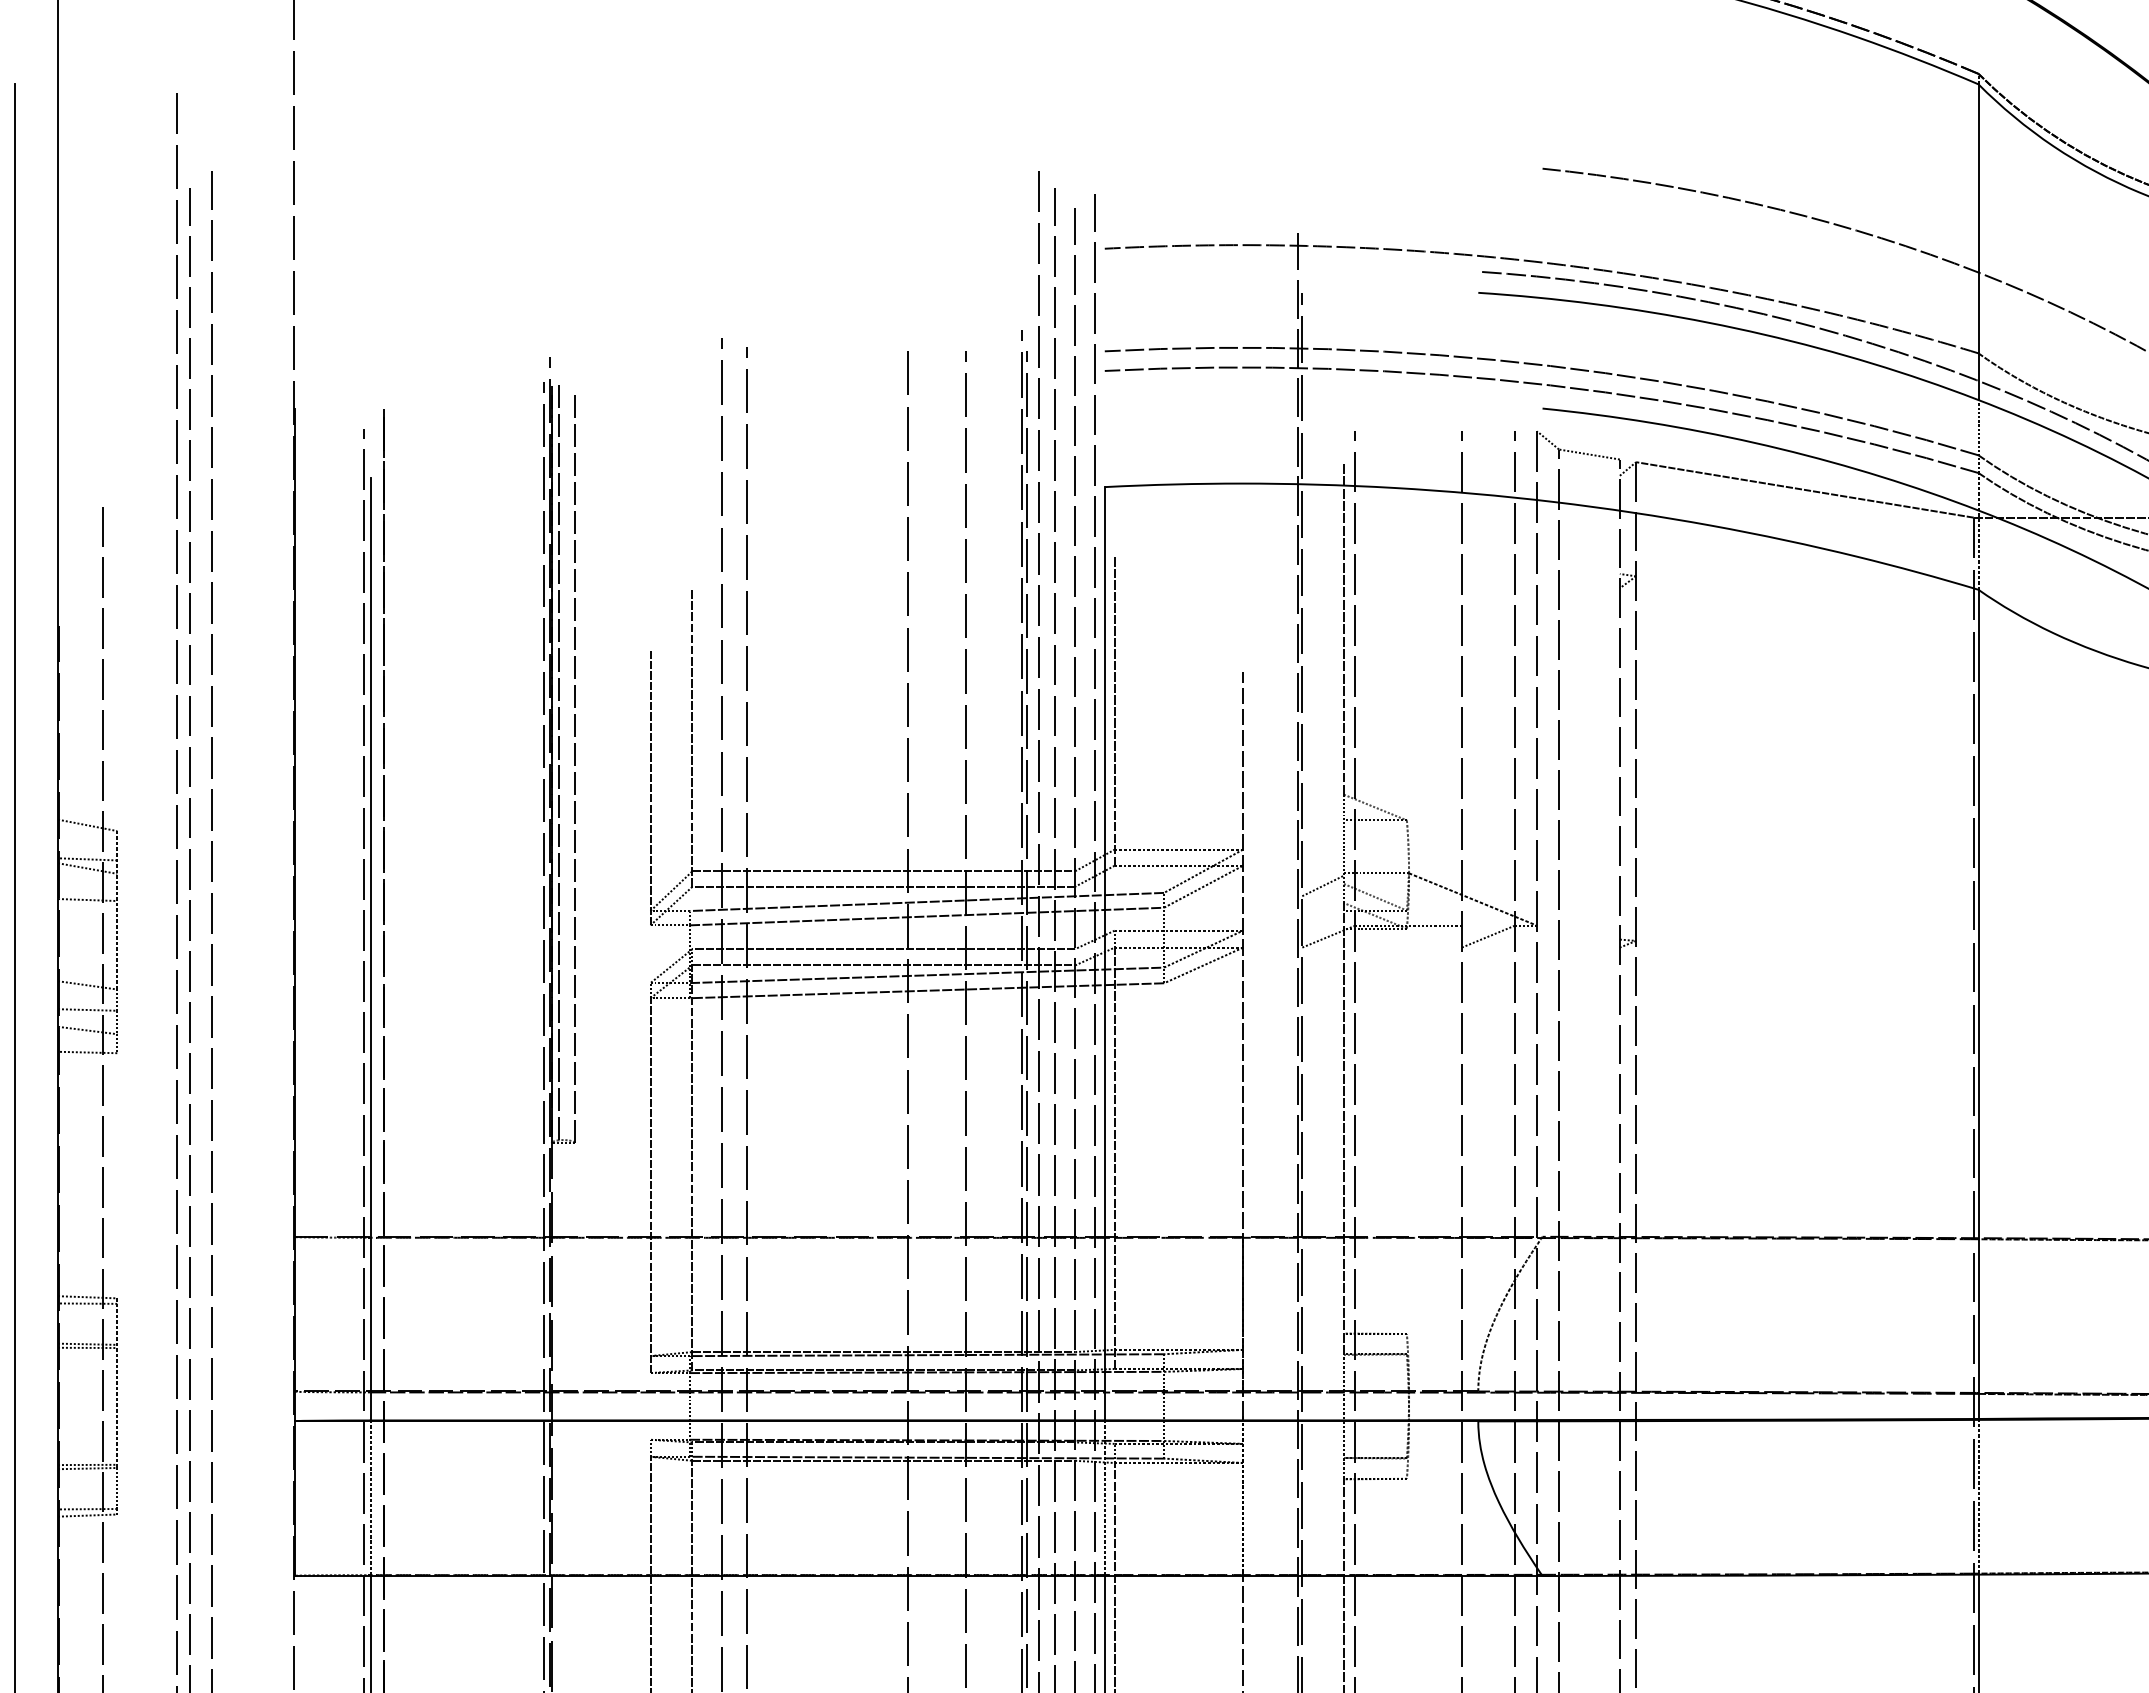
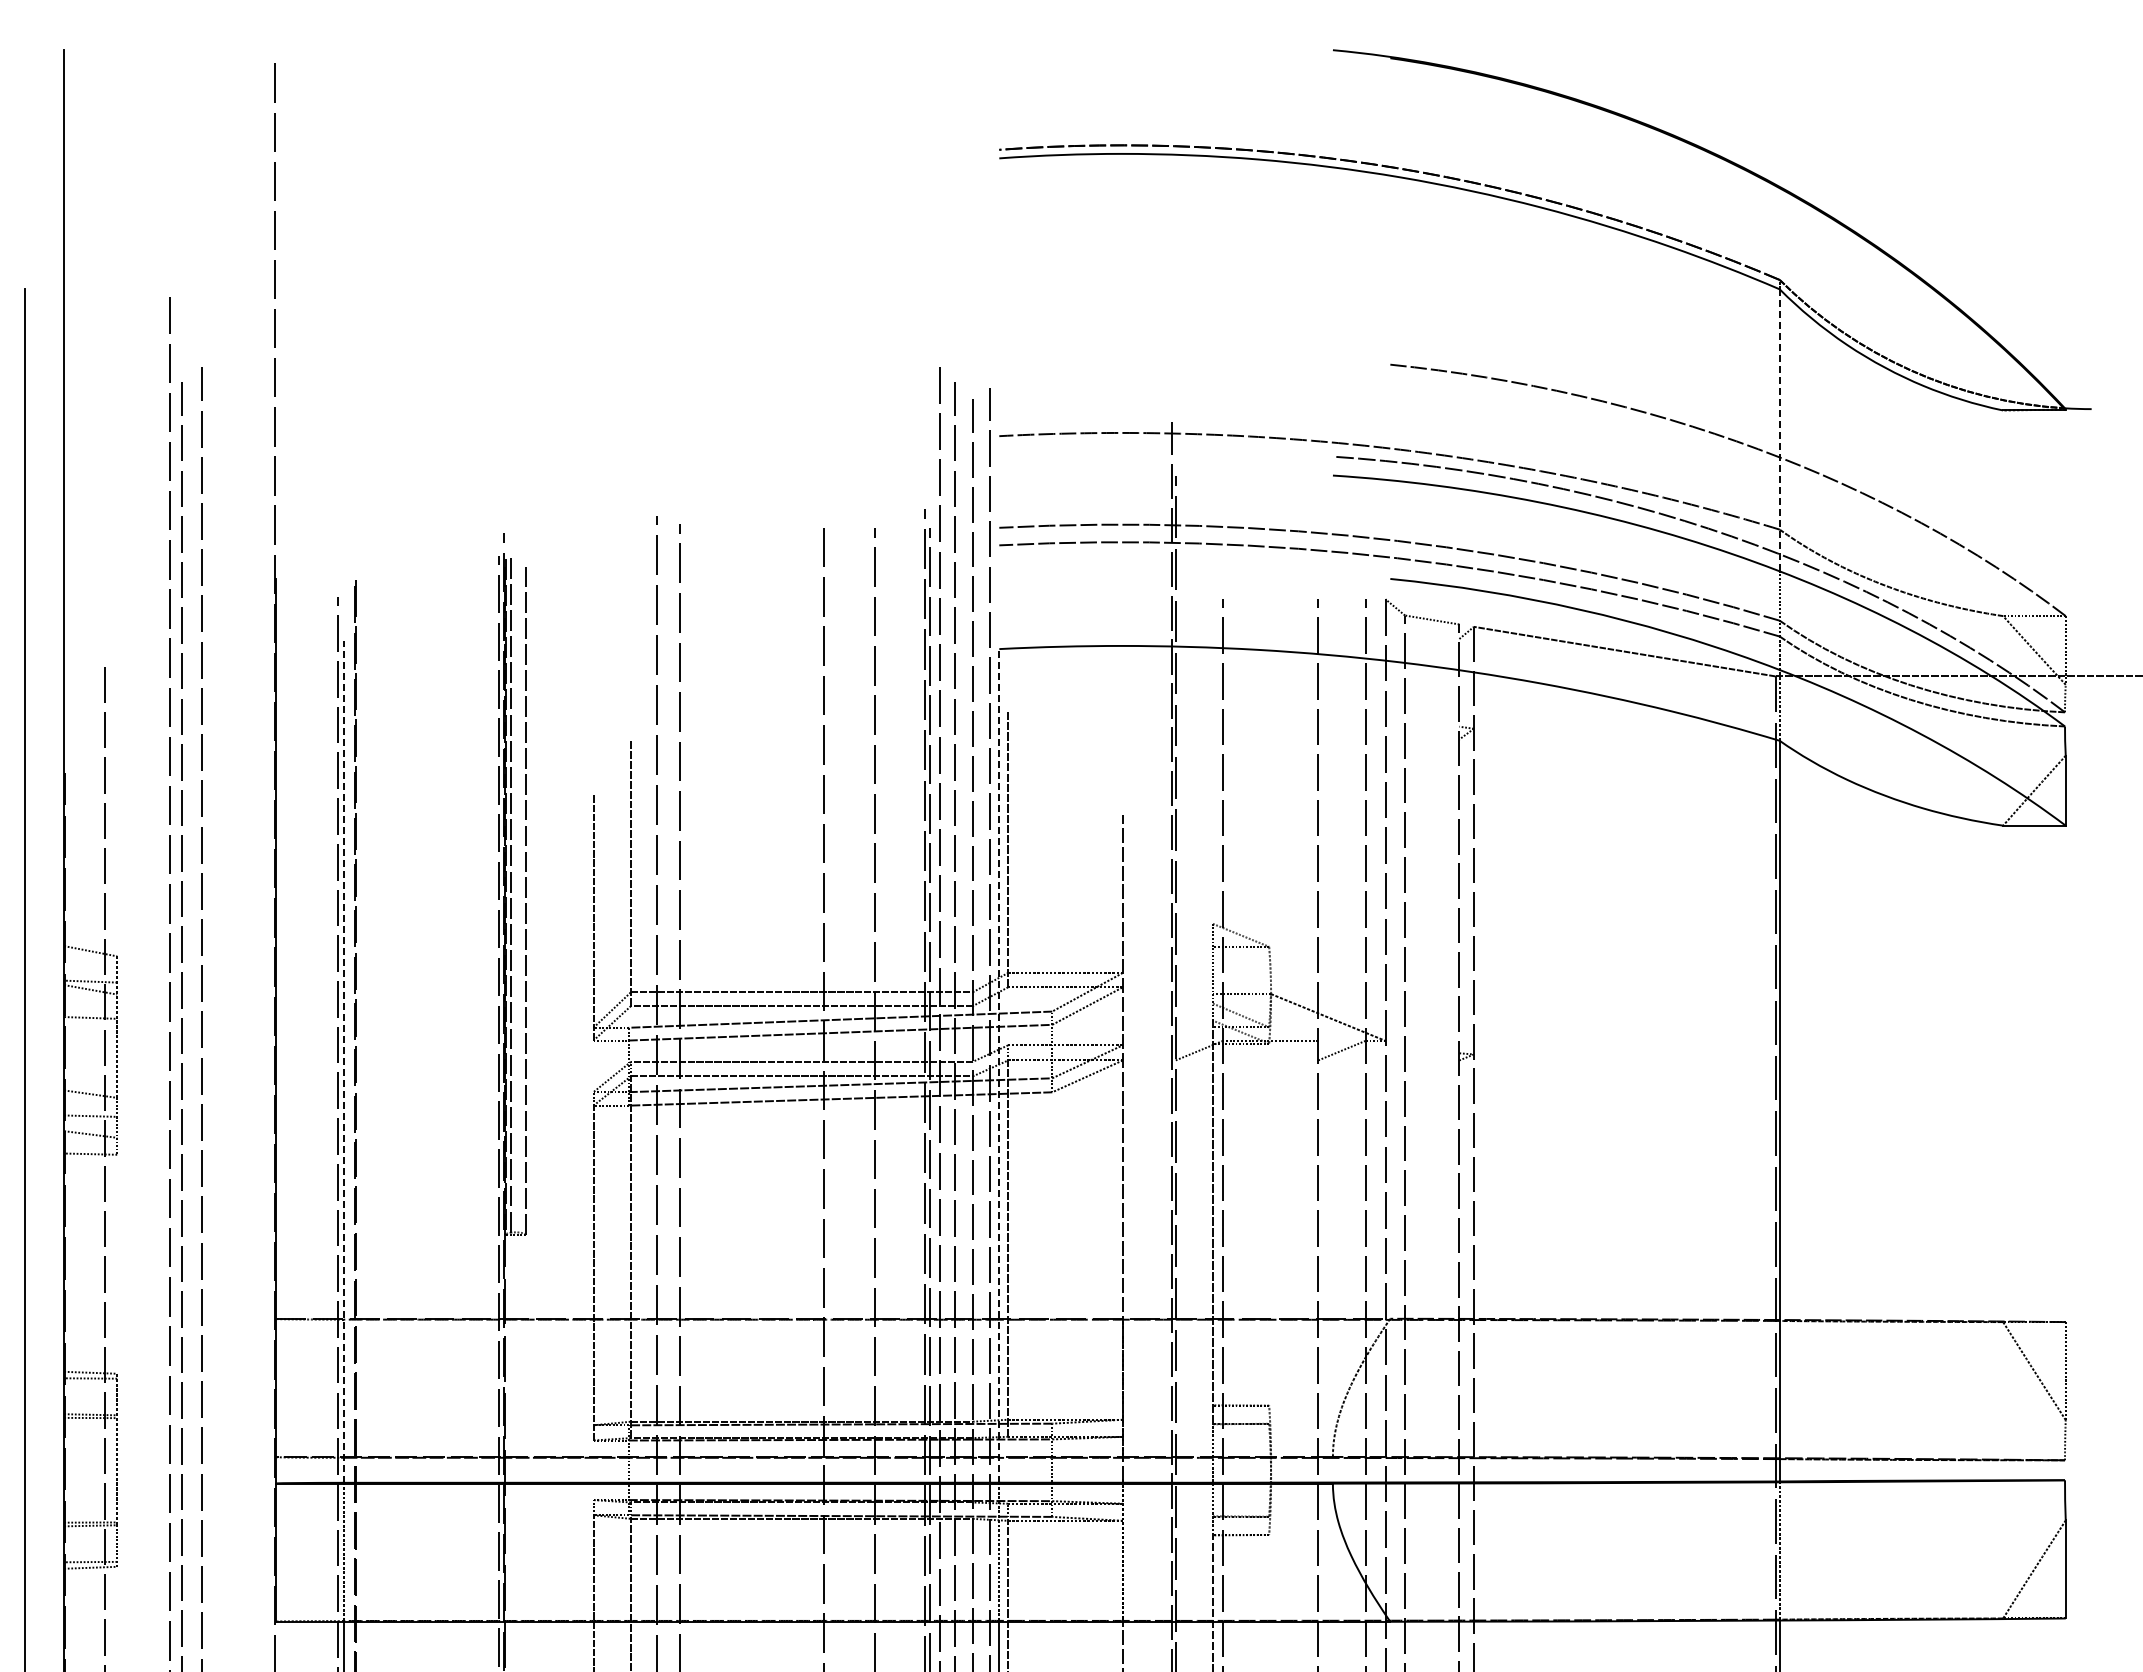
line: (1978, 242) -> (1779, 430), solid -> dashed
line: (1343, 627) -> (1212, 774), removed
line: (1322, 886) -> (1193, 1005), removed
line: (370, 948) -> (343, 1061), solid -> dashed
line: (1105, 953) -> (999, 1065), solid -> dashed

